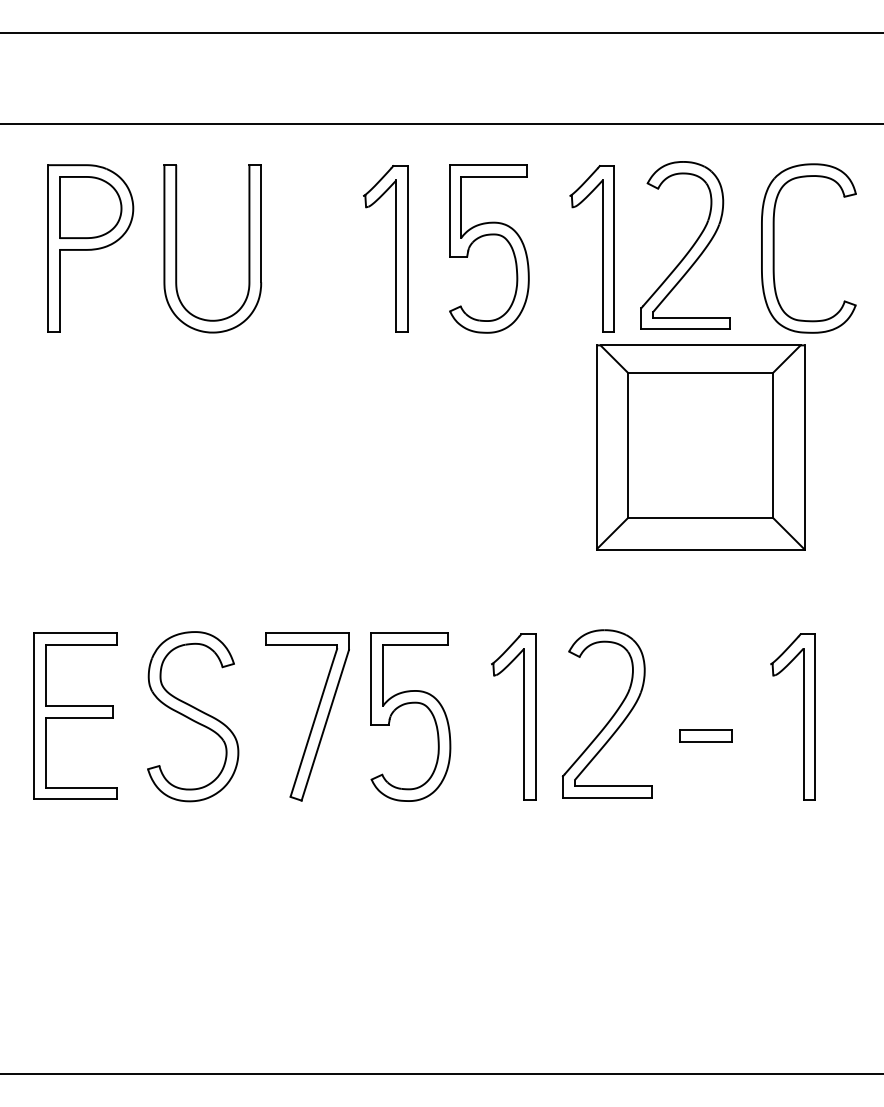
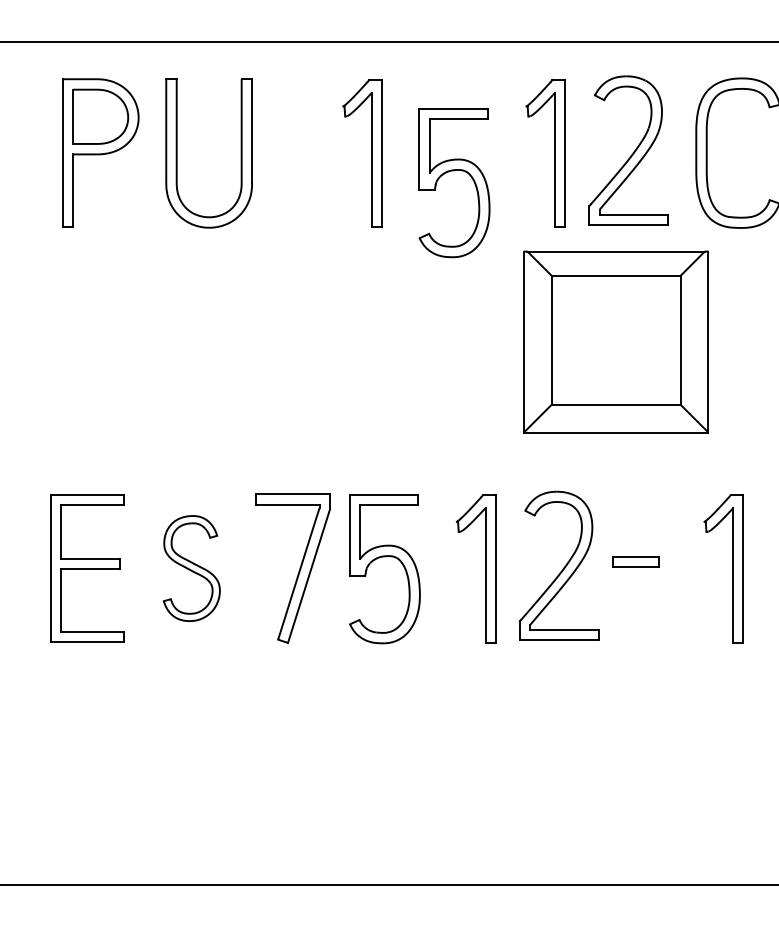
part: (485, 236) -> (451, 171), moved
part: (700, 447) -> (616, 342), moved
part: (193, 716) -> (192, 568), size x0.7
part: (705, 735) -> (635, 561), moved

